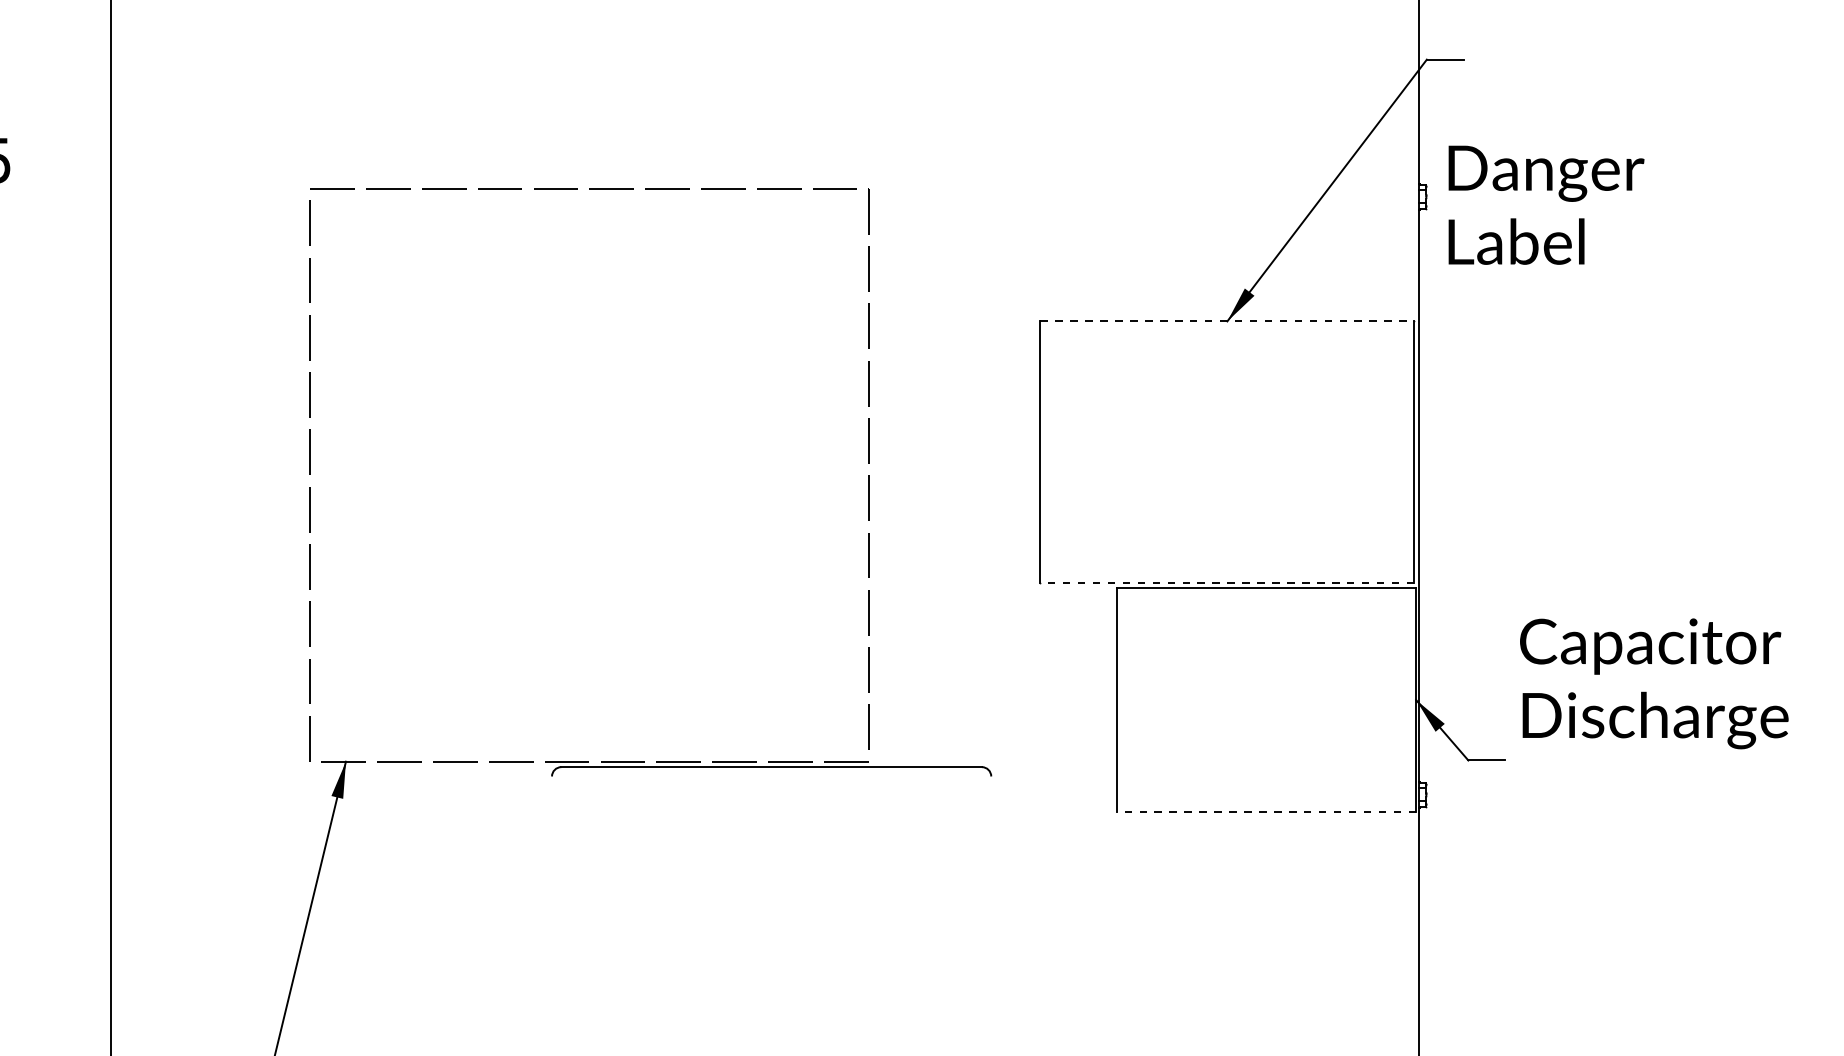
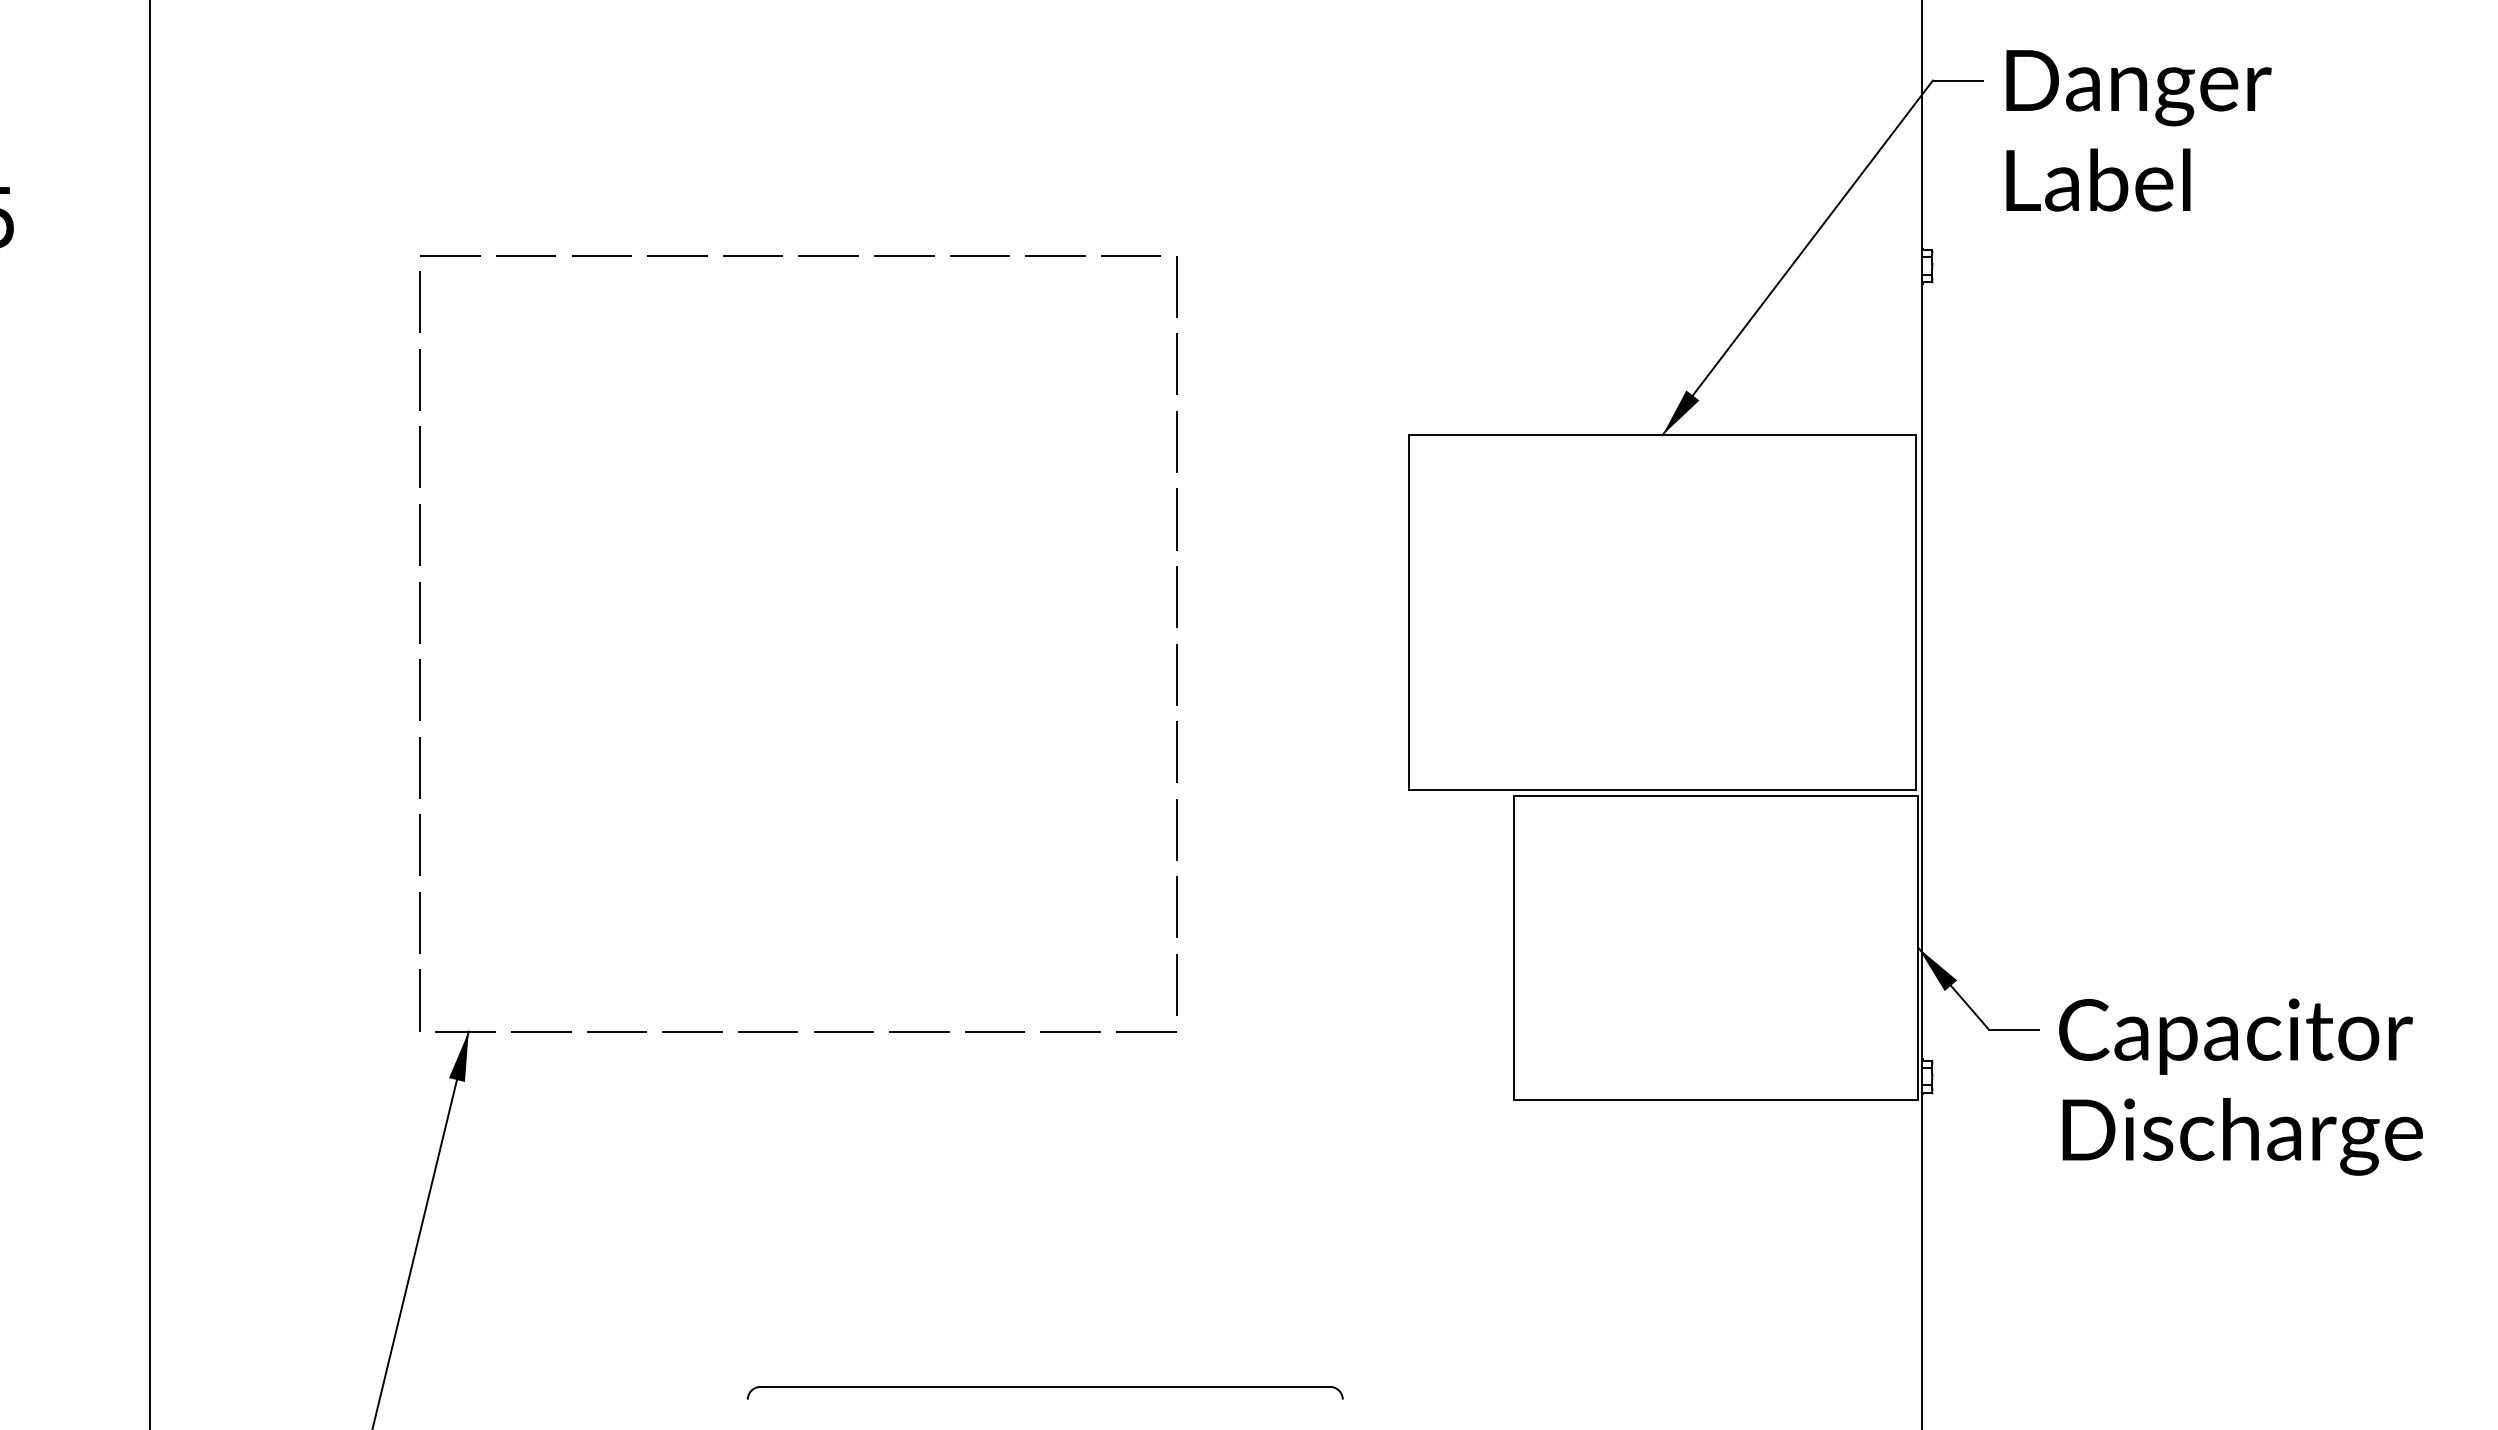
text: (1546, 205) -> (2138, 130), moved
line: (1227, 321) -> (1663, 435), dashed -> solid
line: (1227, 582) -> (1662, 789), dashed -> solid
text: (1653, 683) -> (2240, 1086), moved
part: (771, 771) -> (1045, 1392), moved
line: (1266, 811) -> (1715, 1099), dashed -> solid

